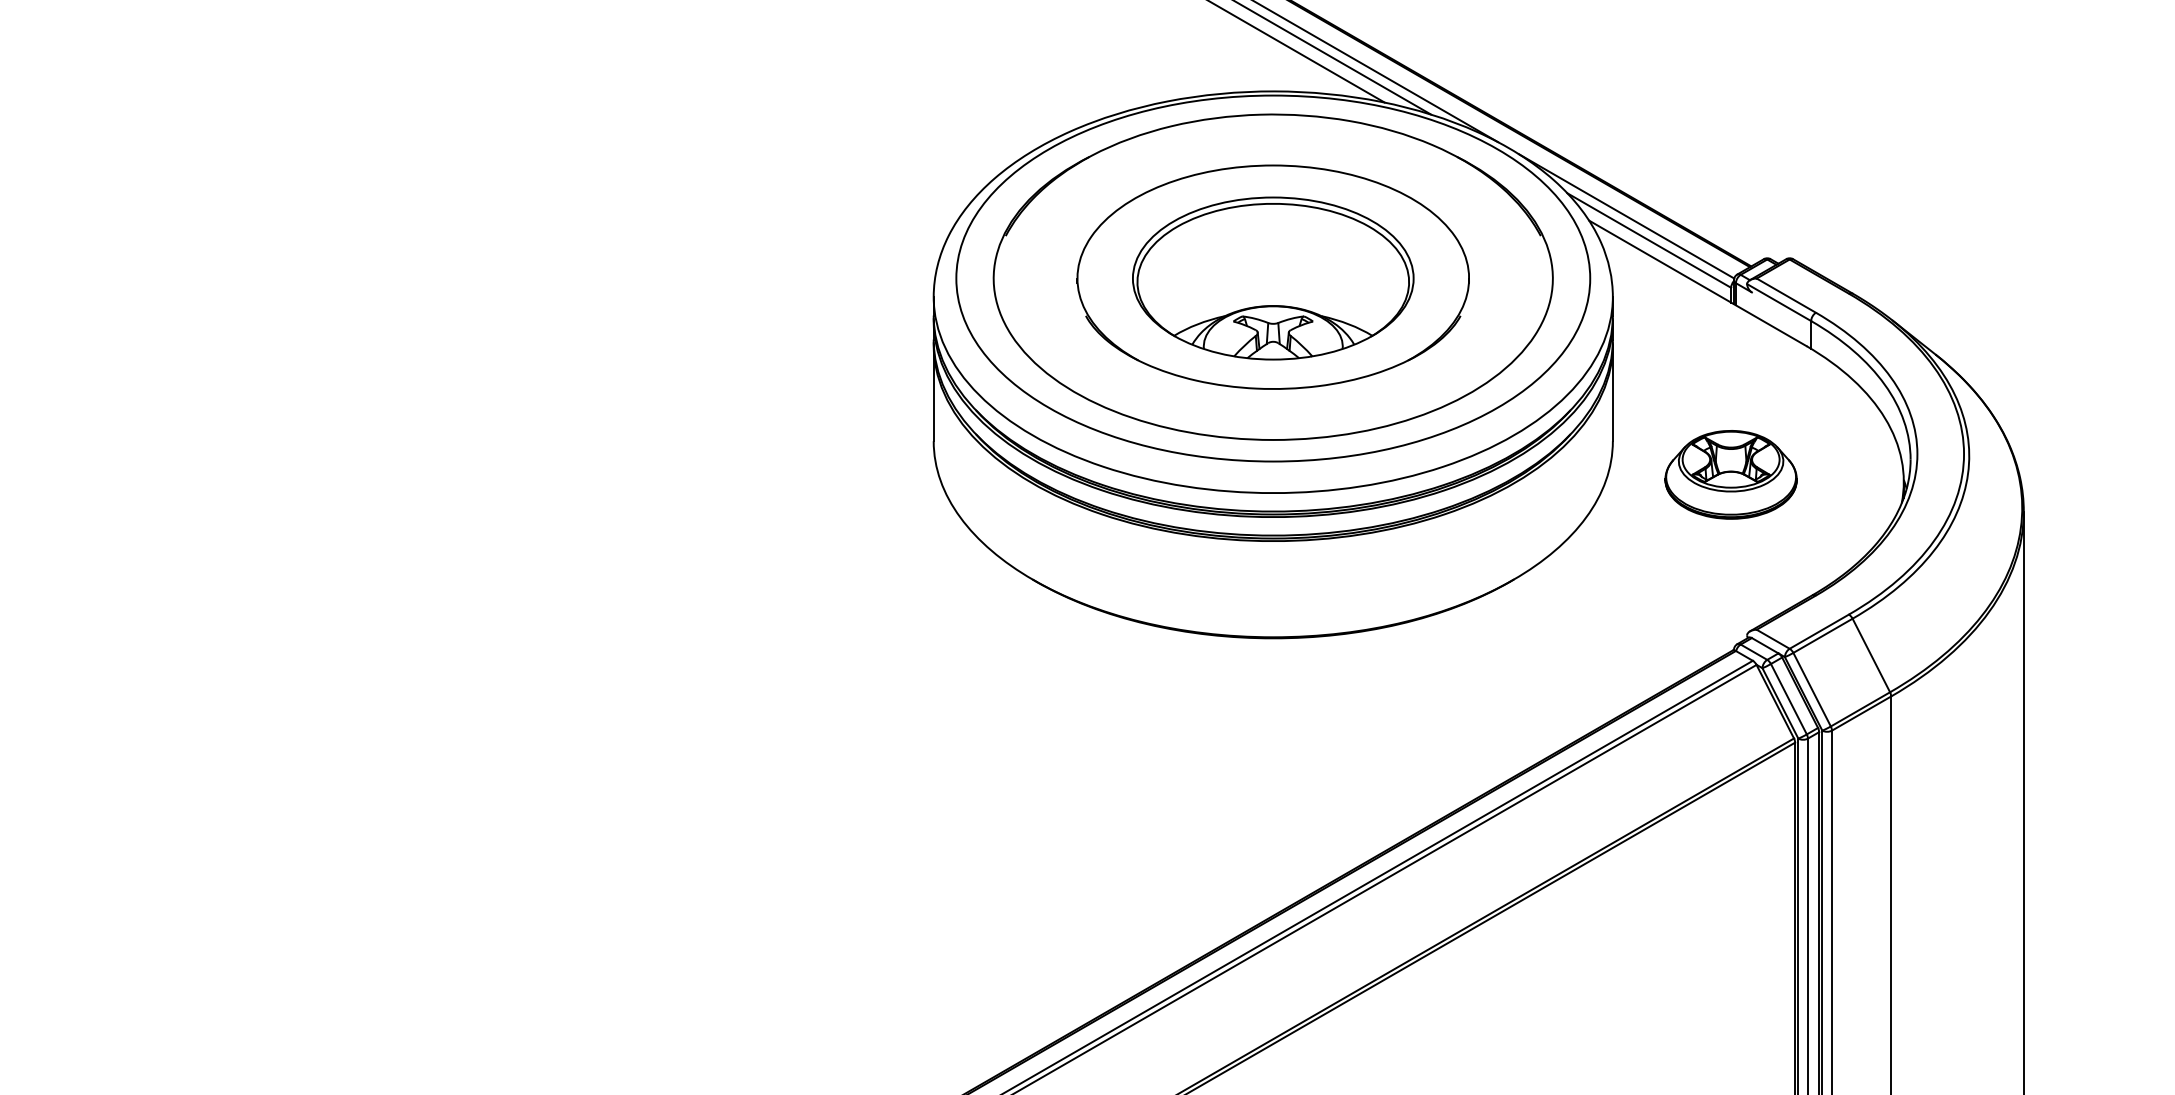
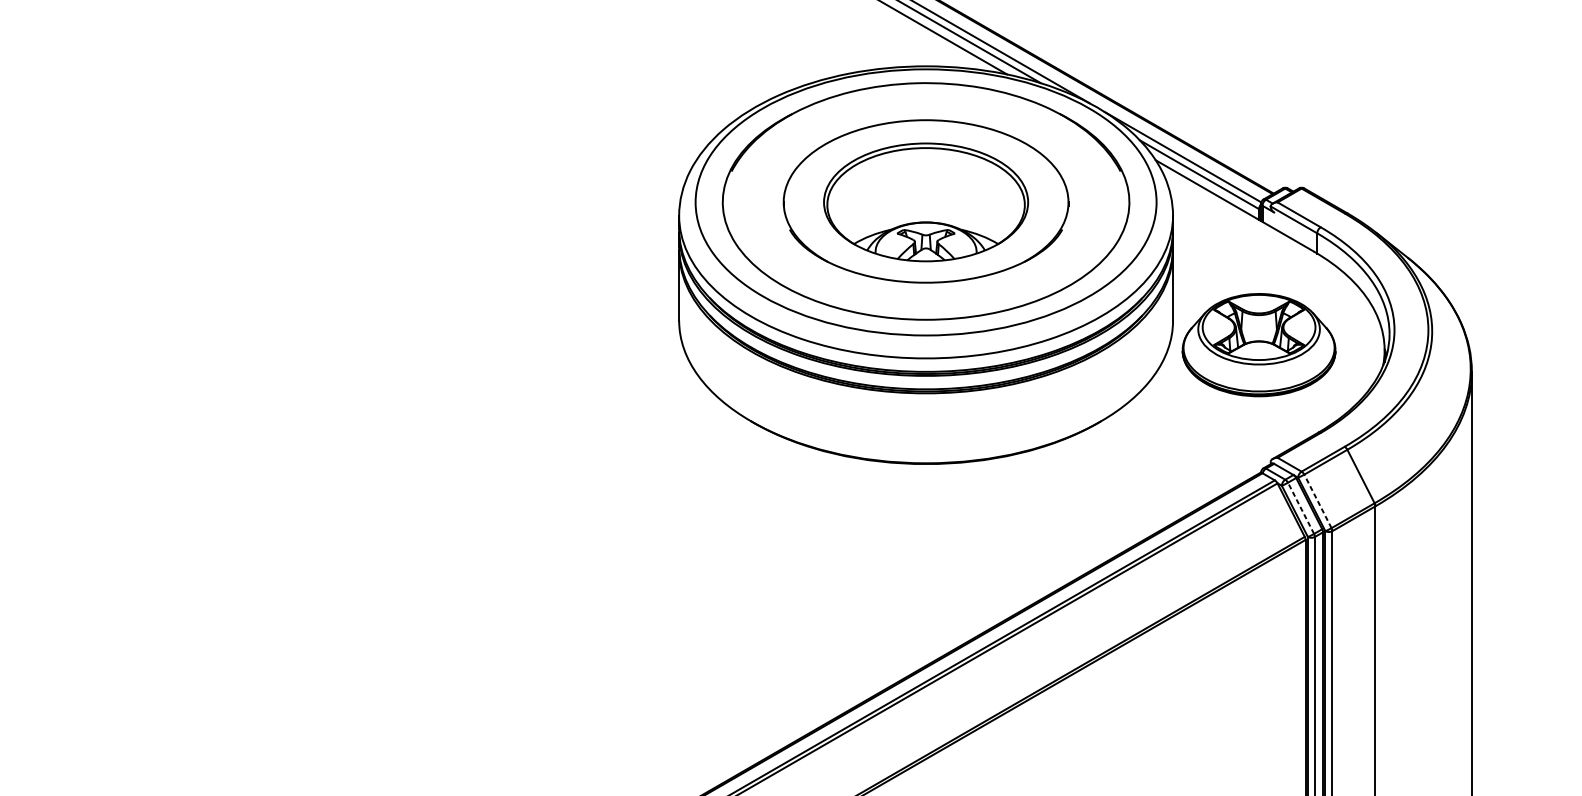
part: (1730, 474) -> (1258, 344), size x1.6
line: (1811, 689) -> (1317, 501), solid -> dashed
line: (1788, 699) -> (1300, 508), solid -> dashed

